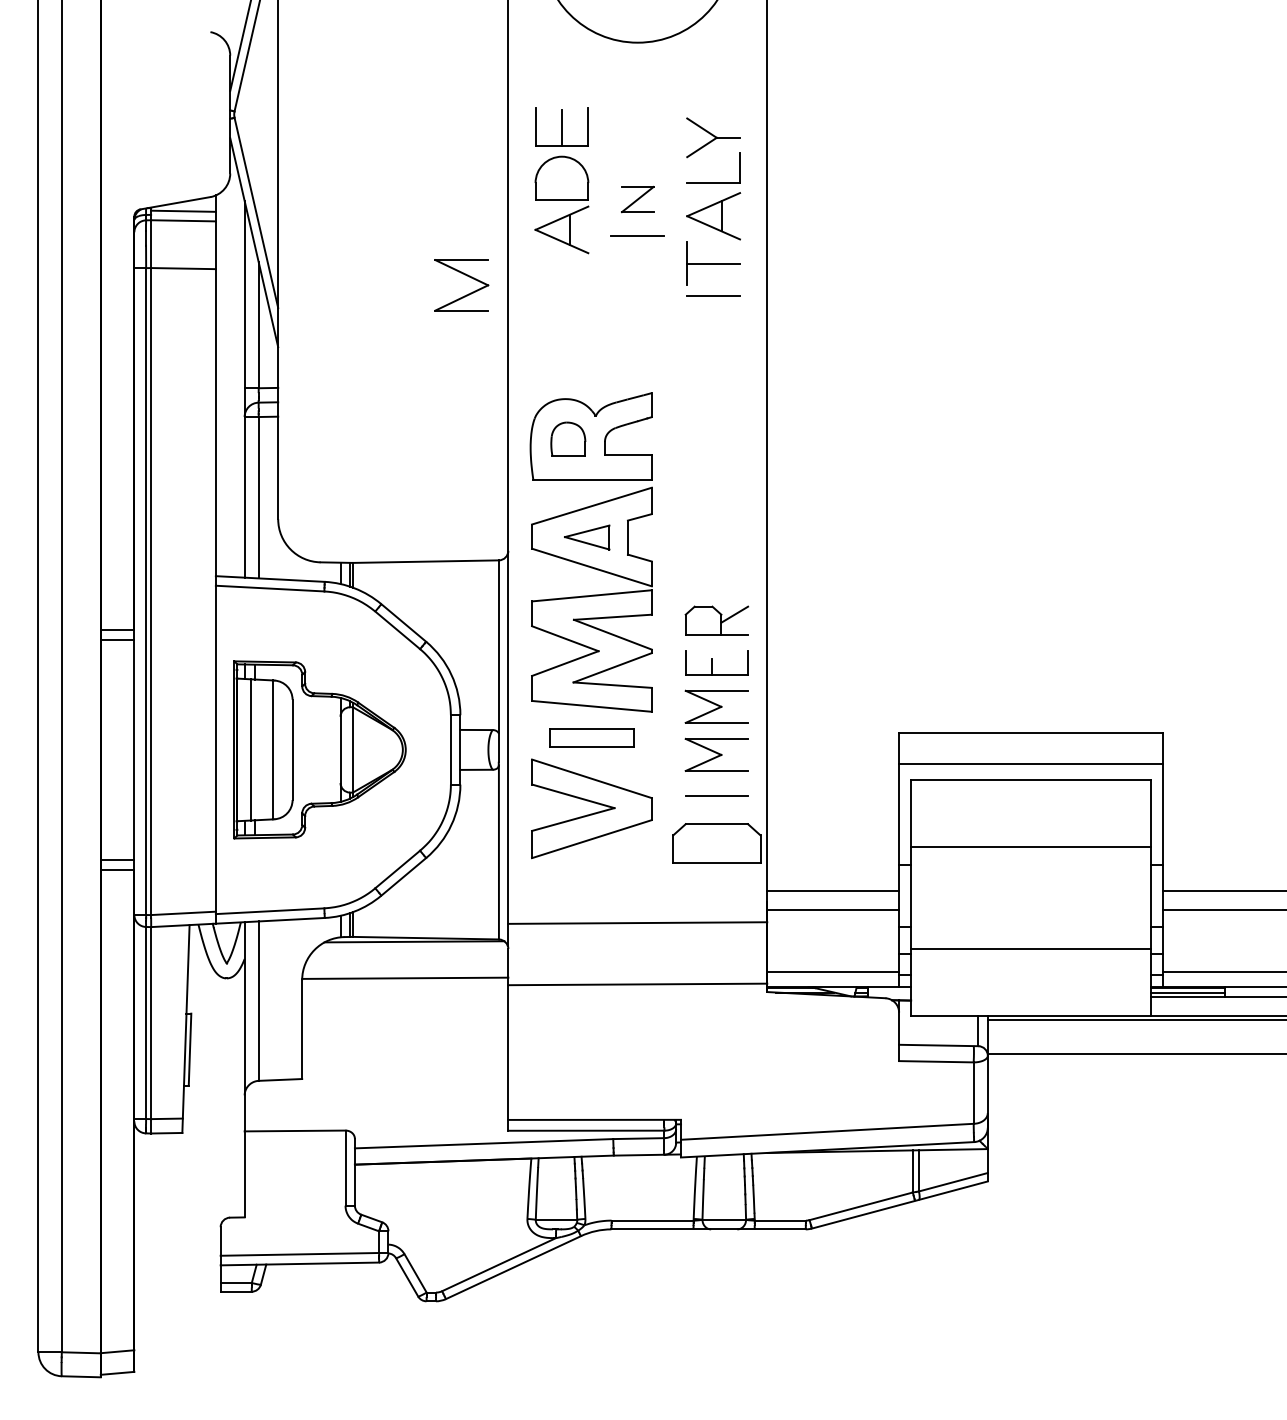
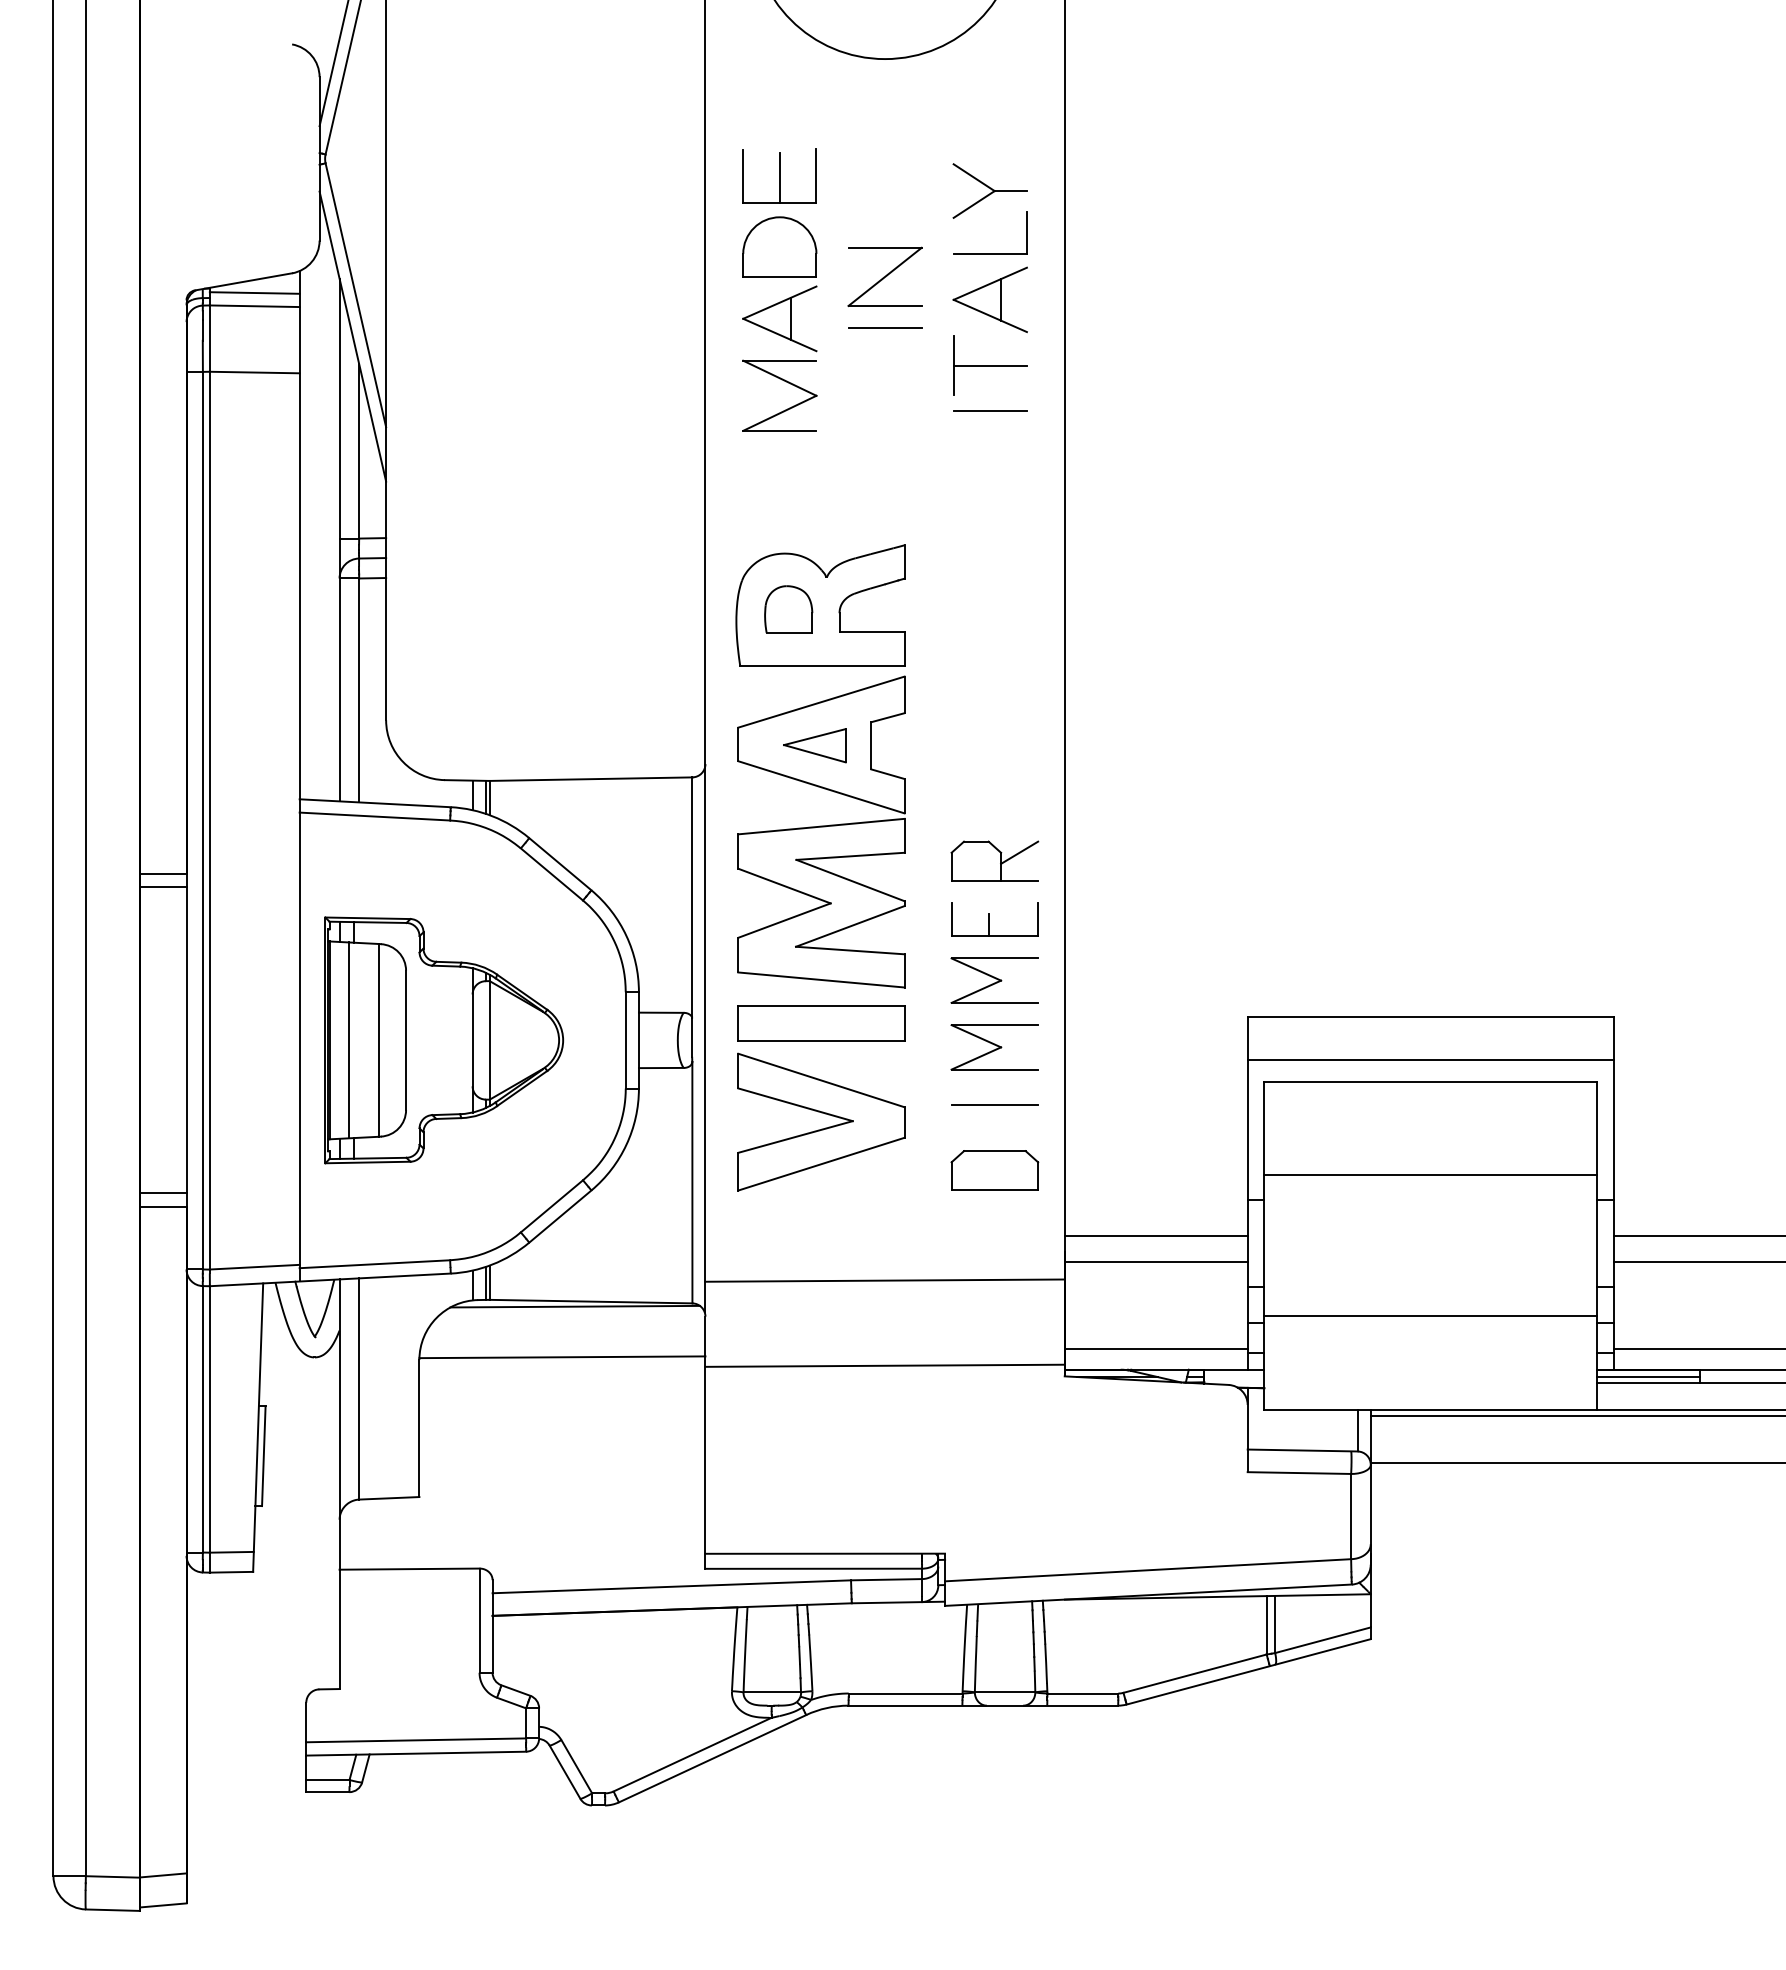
part: (637, 199) -> (884, 276), size x1.67
part: (466, 275) -> (786, 382), moved
part: (591, 737) -> (821, 1023), size x1.43
part: (716, 843) -> (994, 1170), size x0.71

